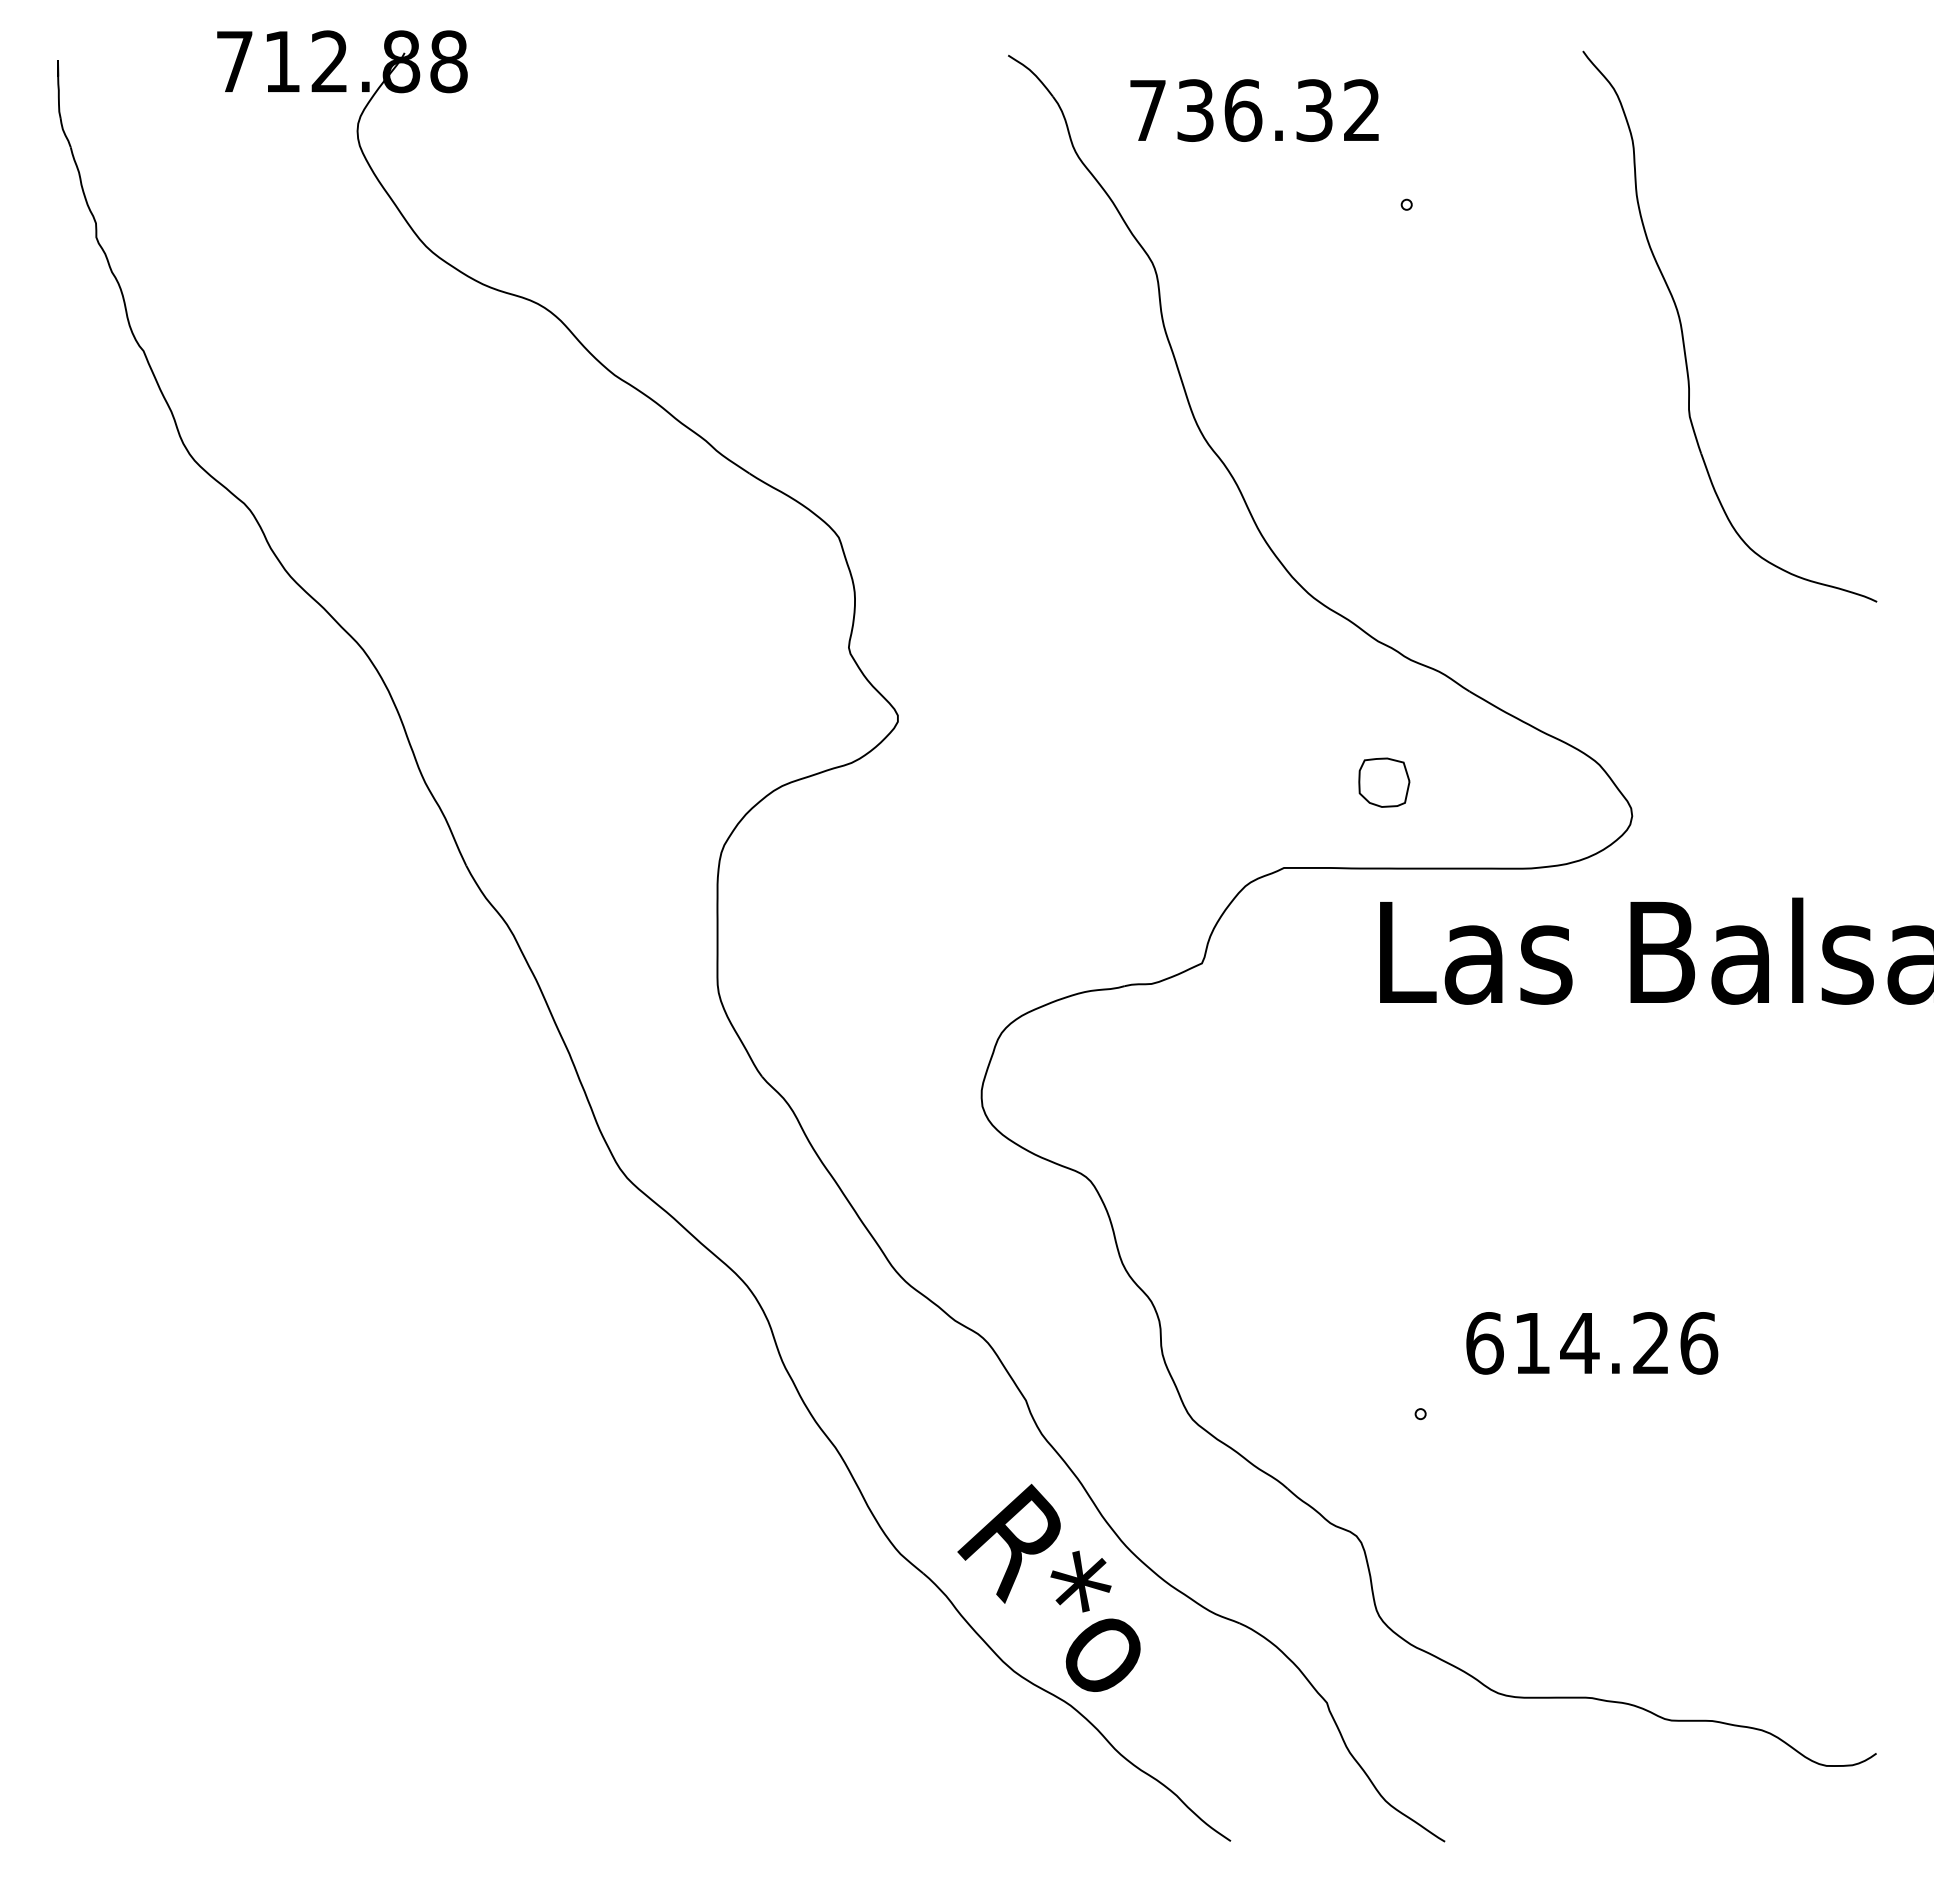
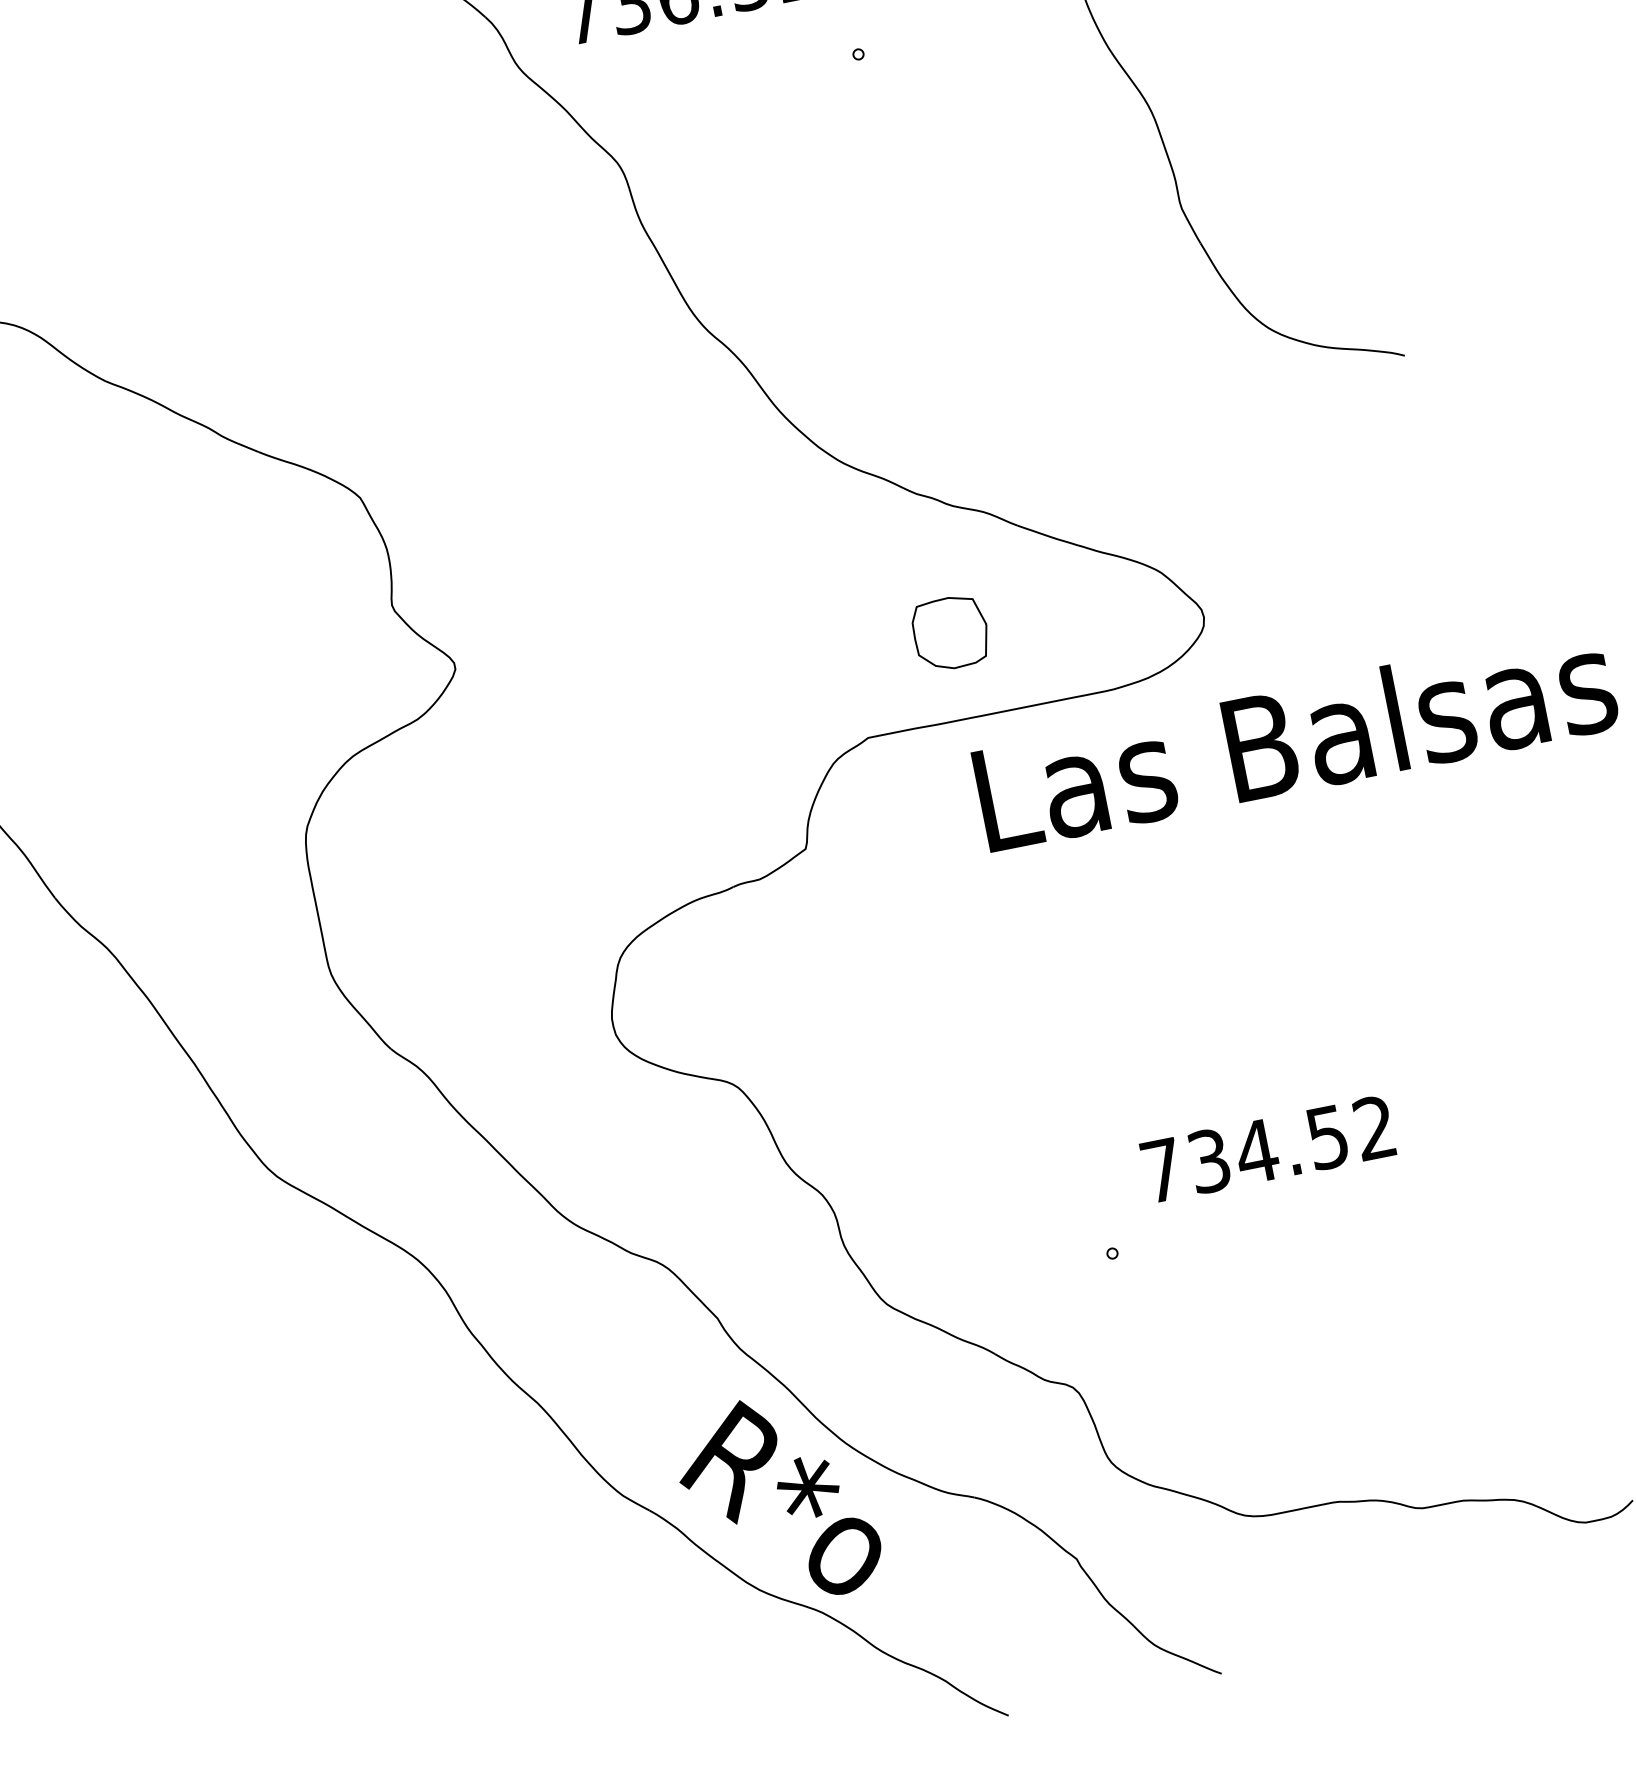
part: (1384, 782) -> (951, 633), size x1.43
text: (1592, 1343) -> (1269, 1149), 614.26 -> 734.52

